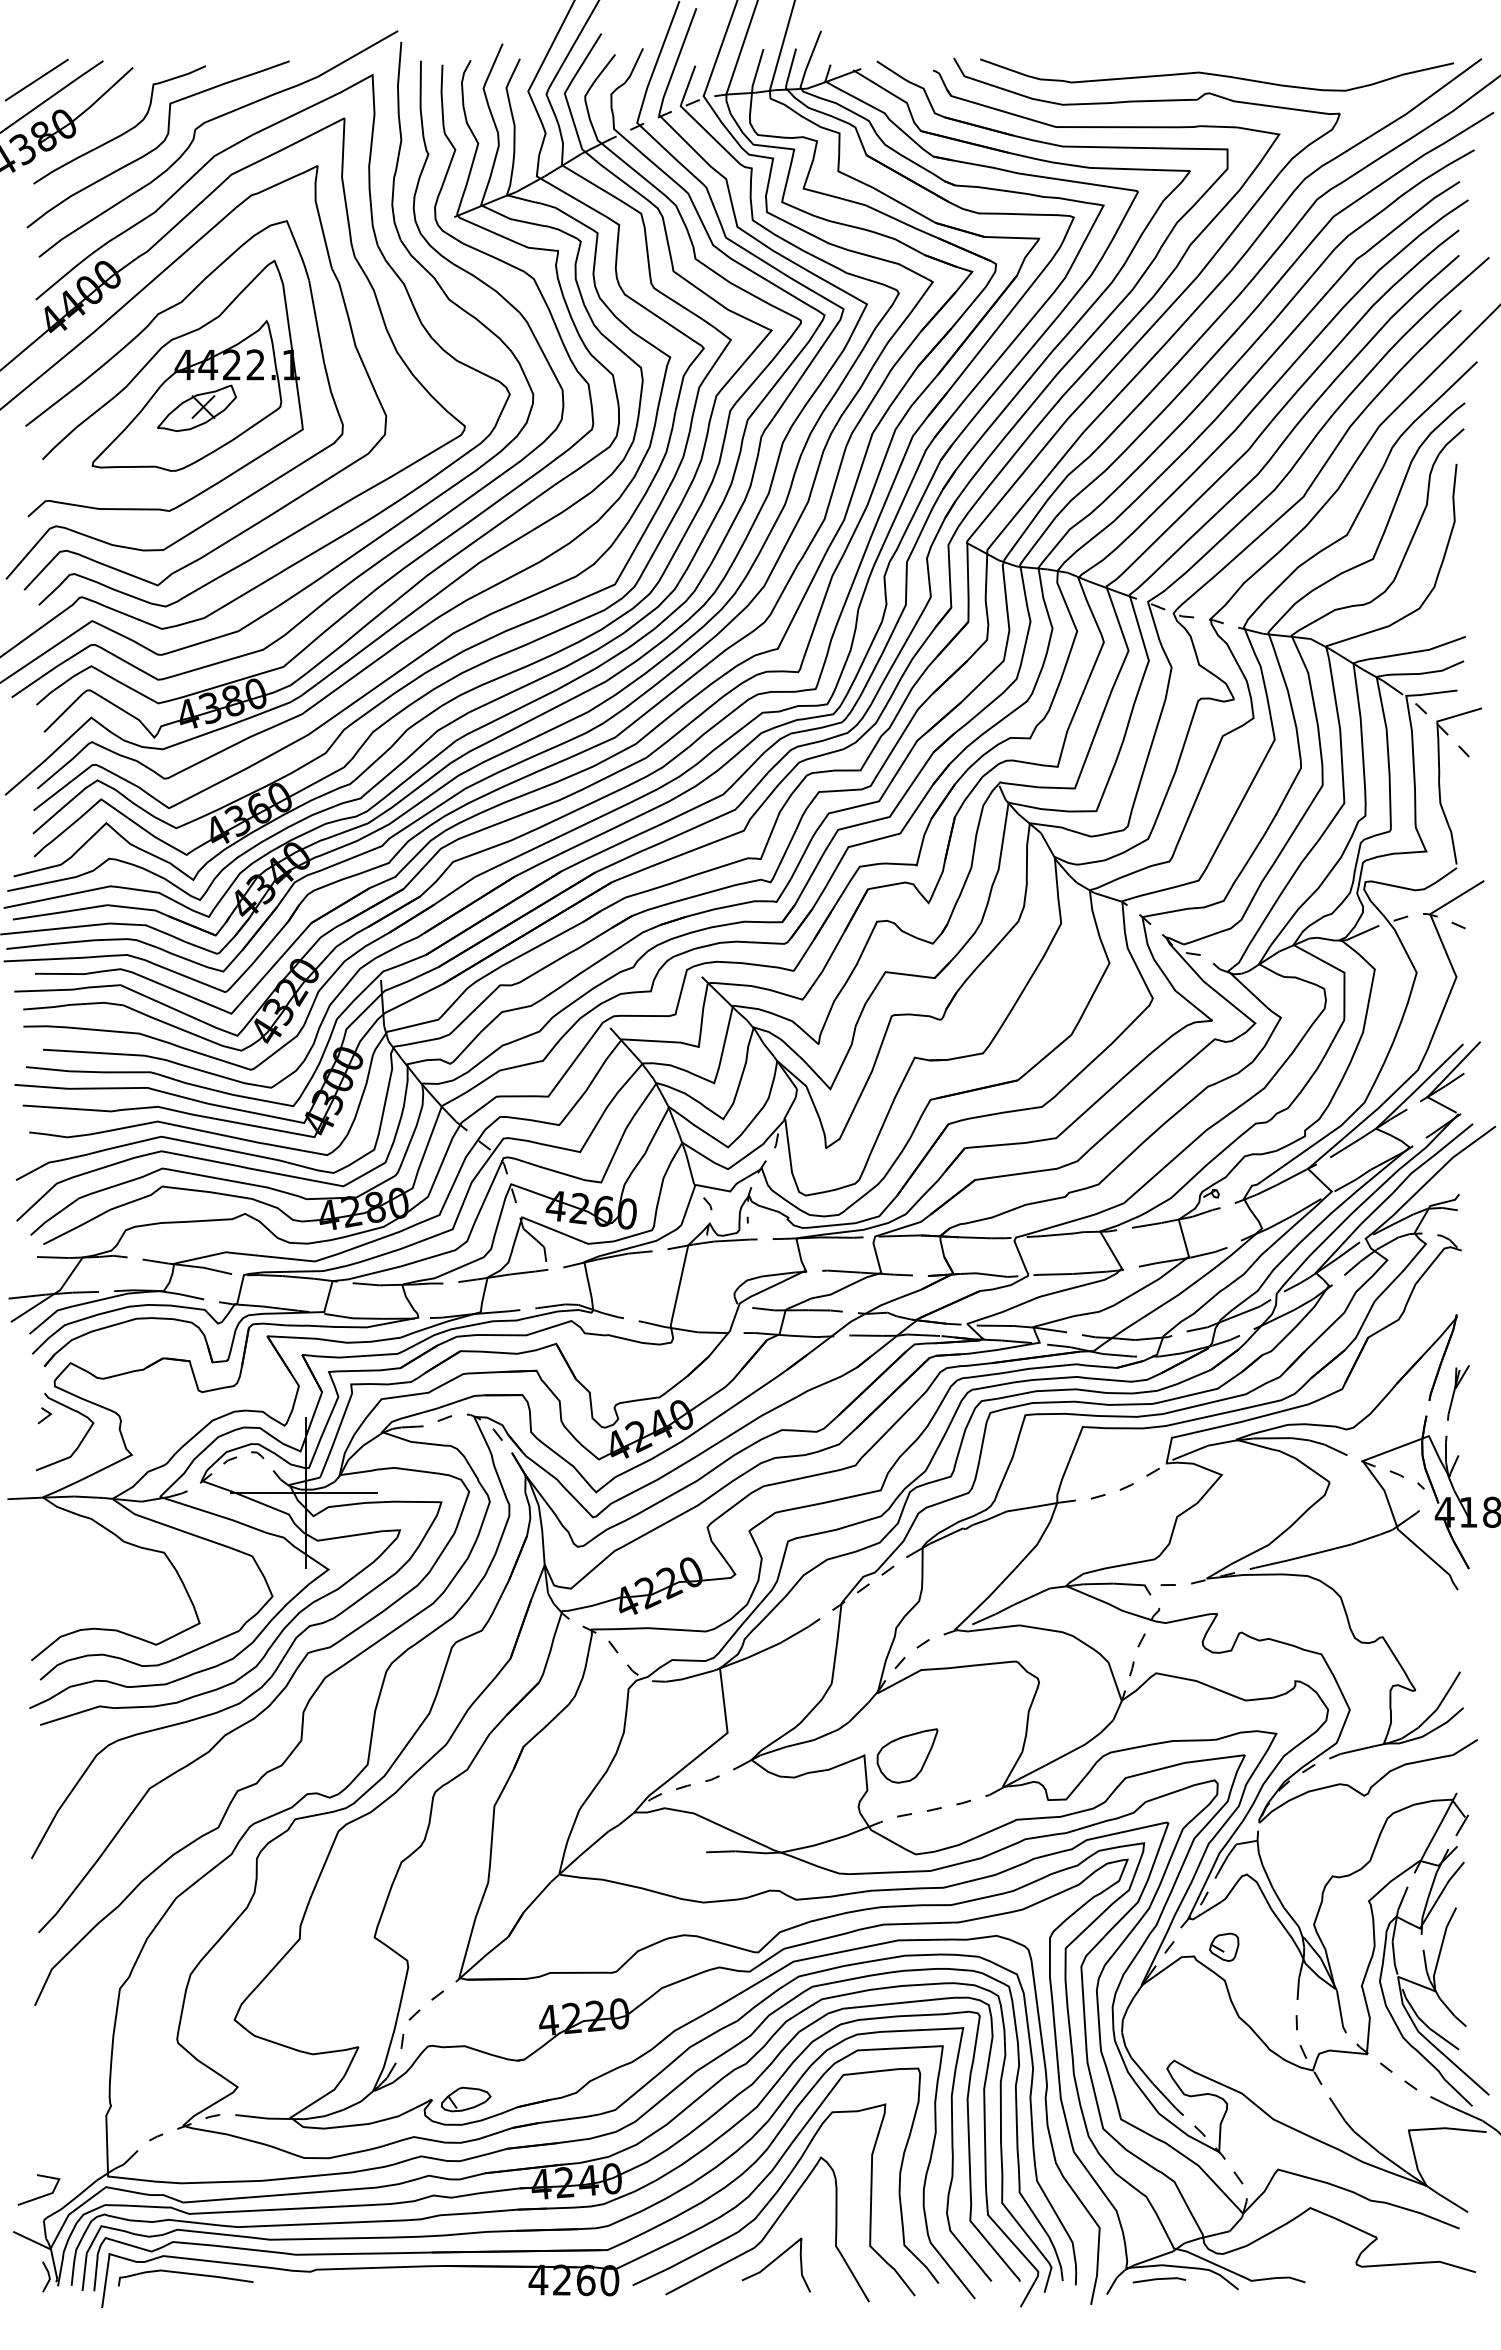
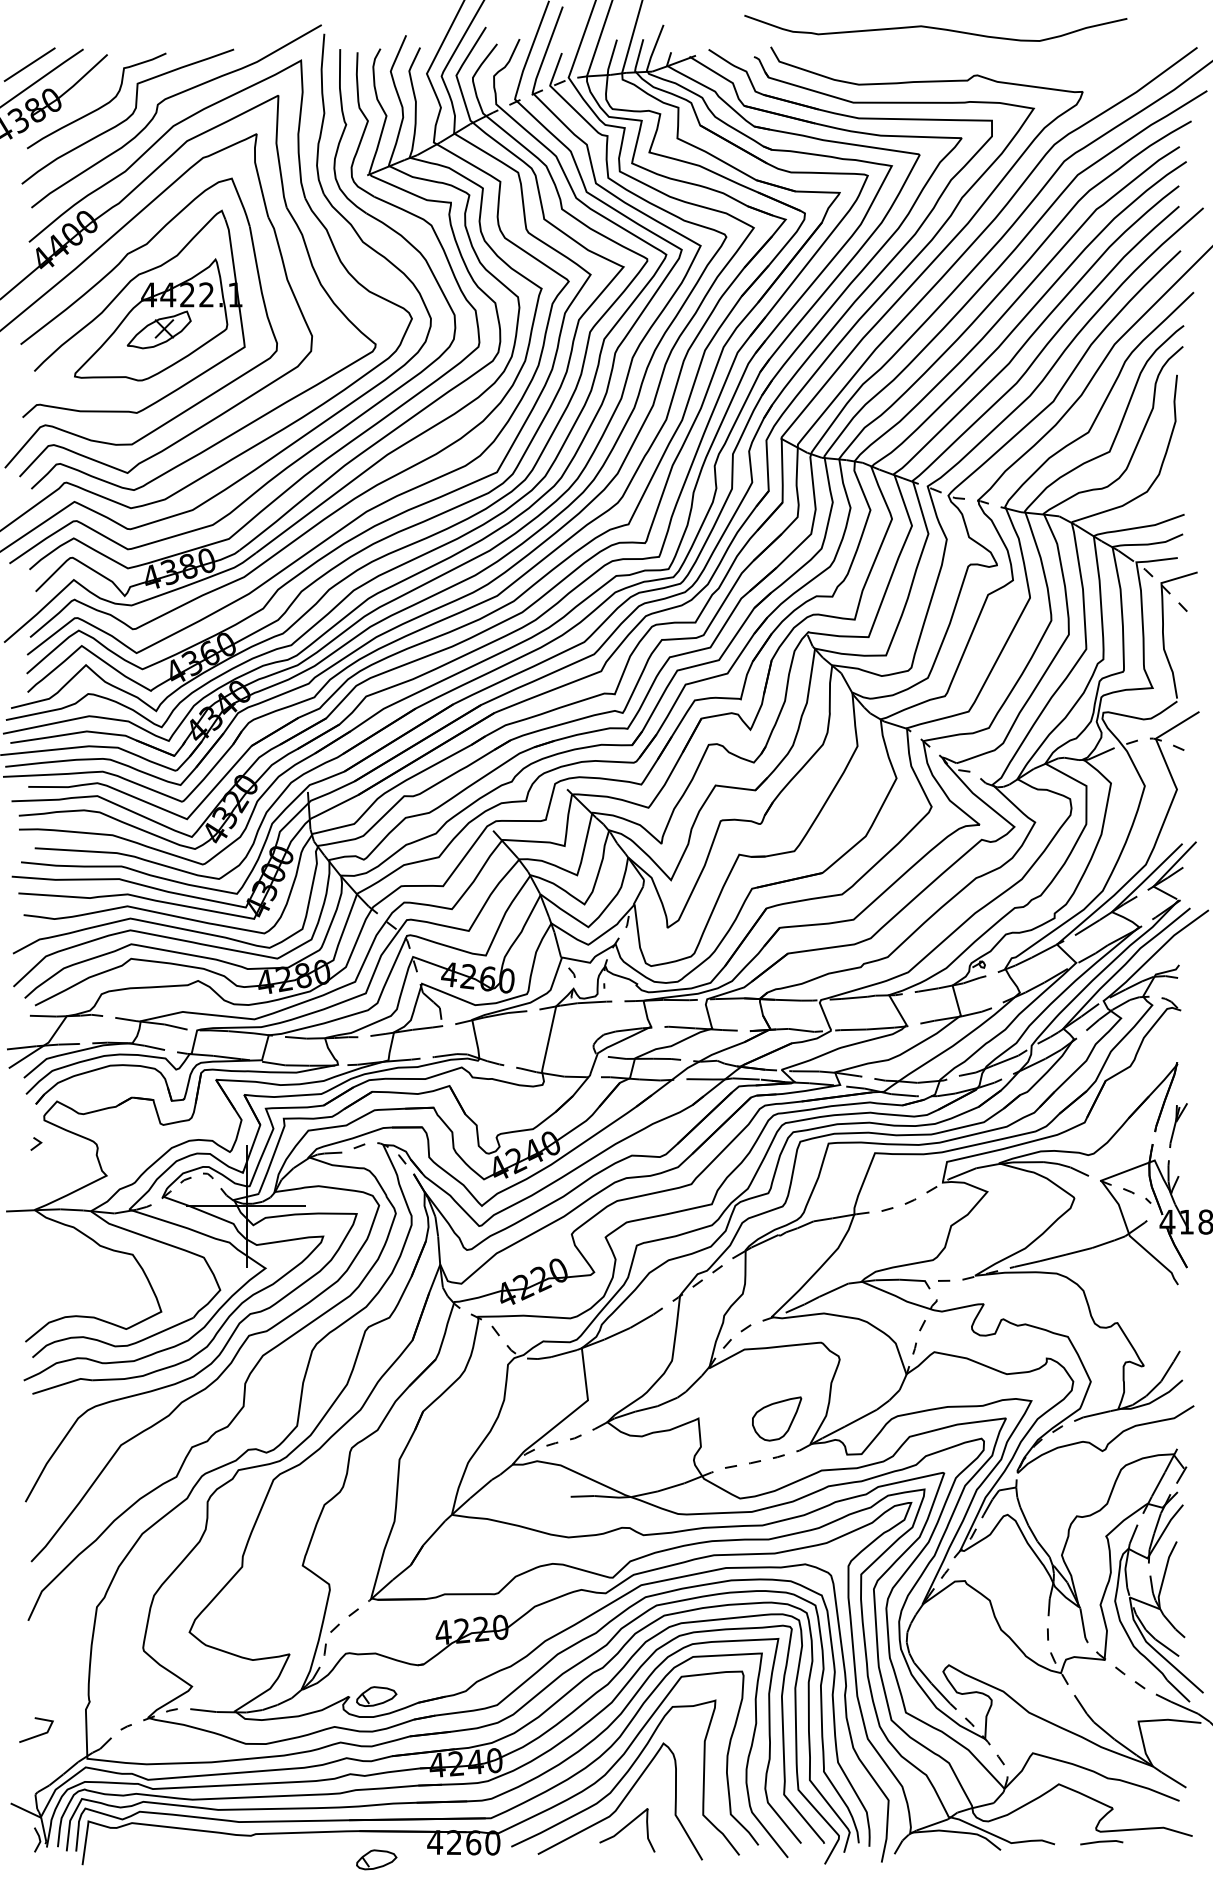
curve: (1217, 74) -> (936, 27), moved
curve: (81, 1439) -> (65, 1163), removed
part: (907, 1755) -> (777, 1418), moved
part: (1224, 1946) -> (989, 1572), removed
line: (41, 2195) -> (38, 1734), moved
curve: (185, 2274) -> (149, 1838), removed
line: (1159, 2279) -> (1101, 1842), moved
part: (465, 2301) -> (376, 1859), added

